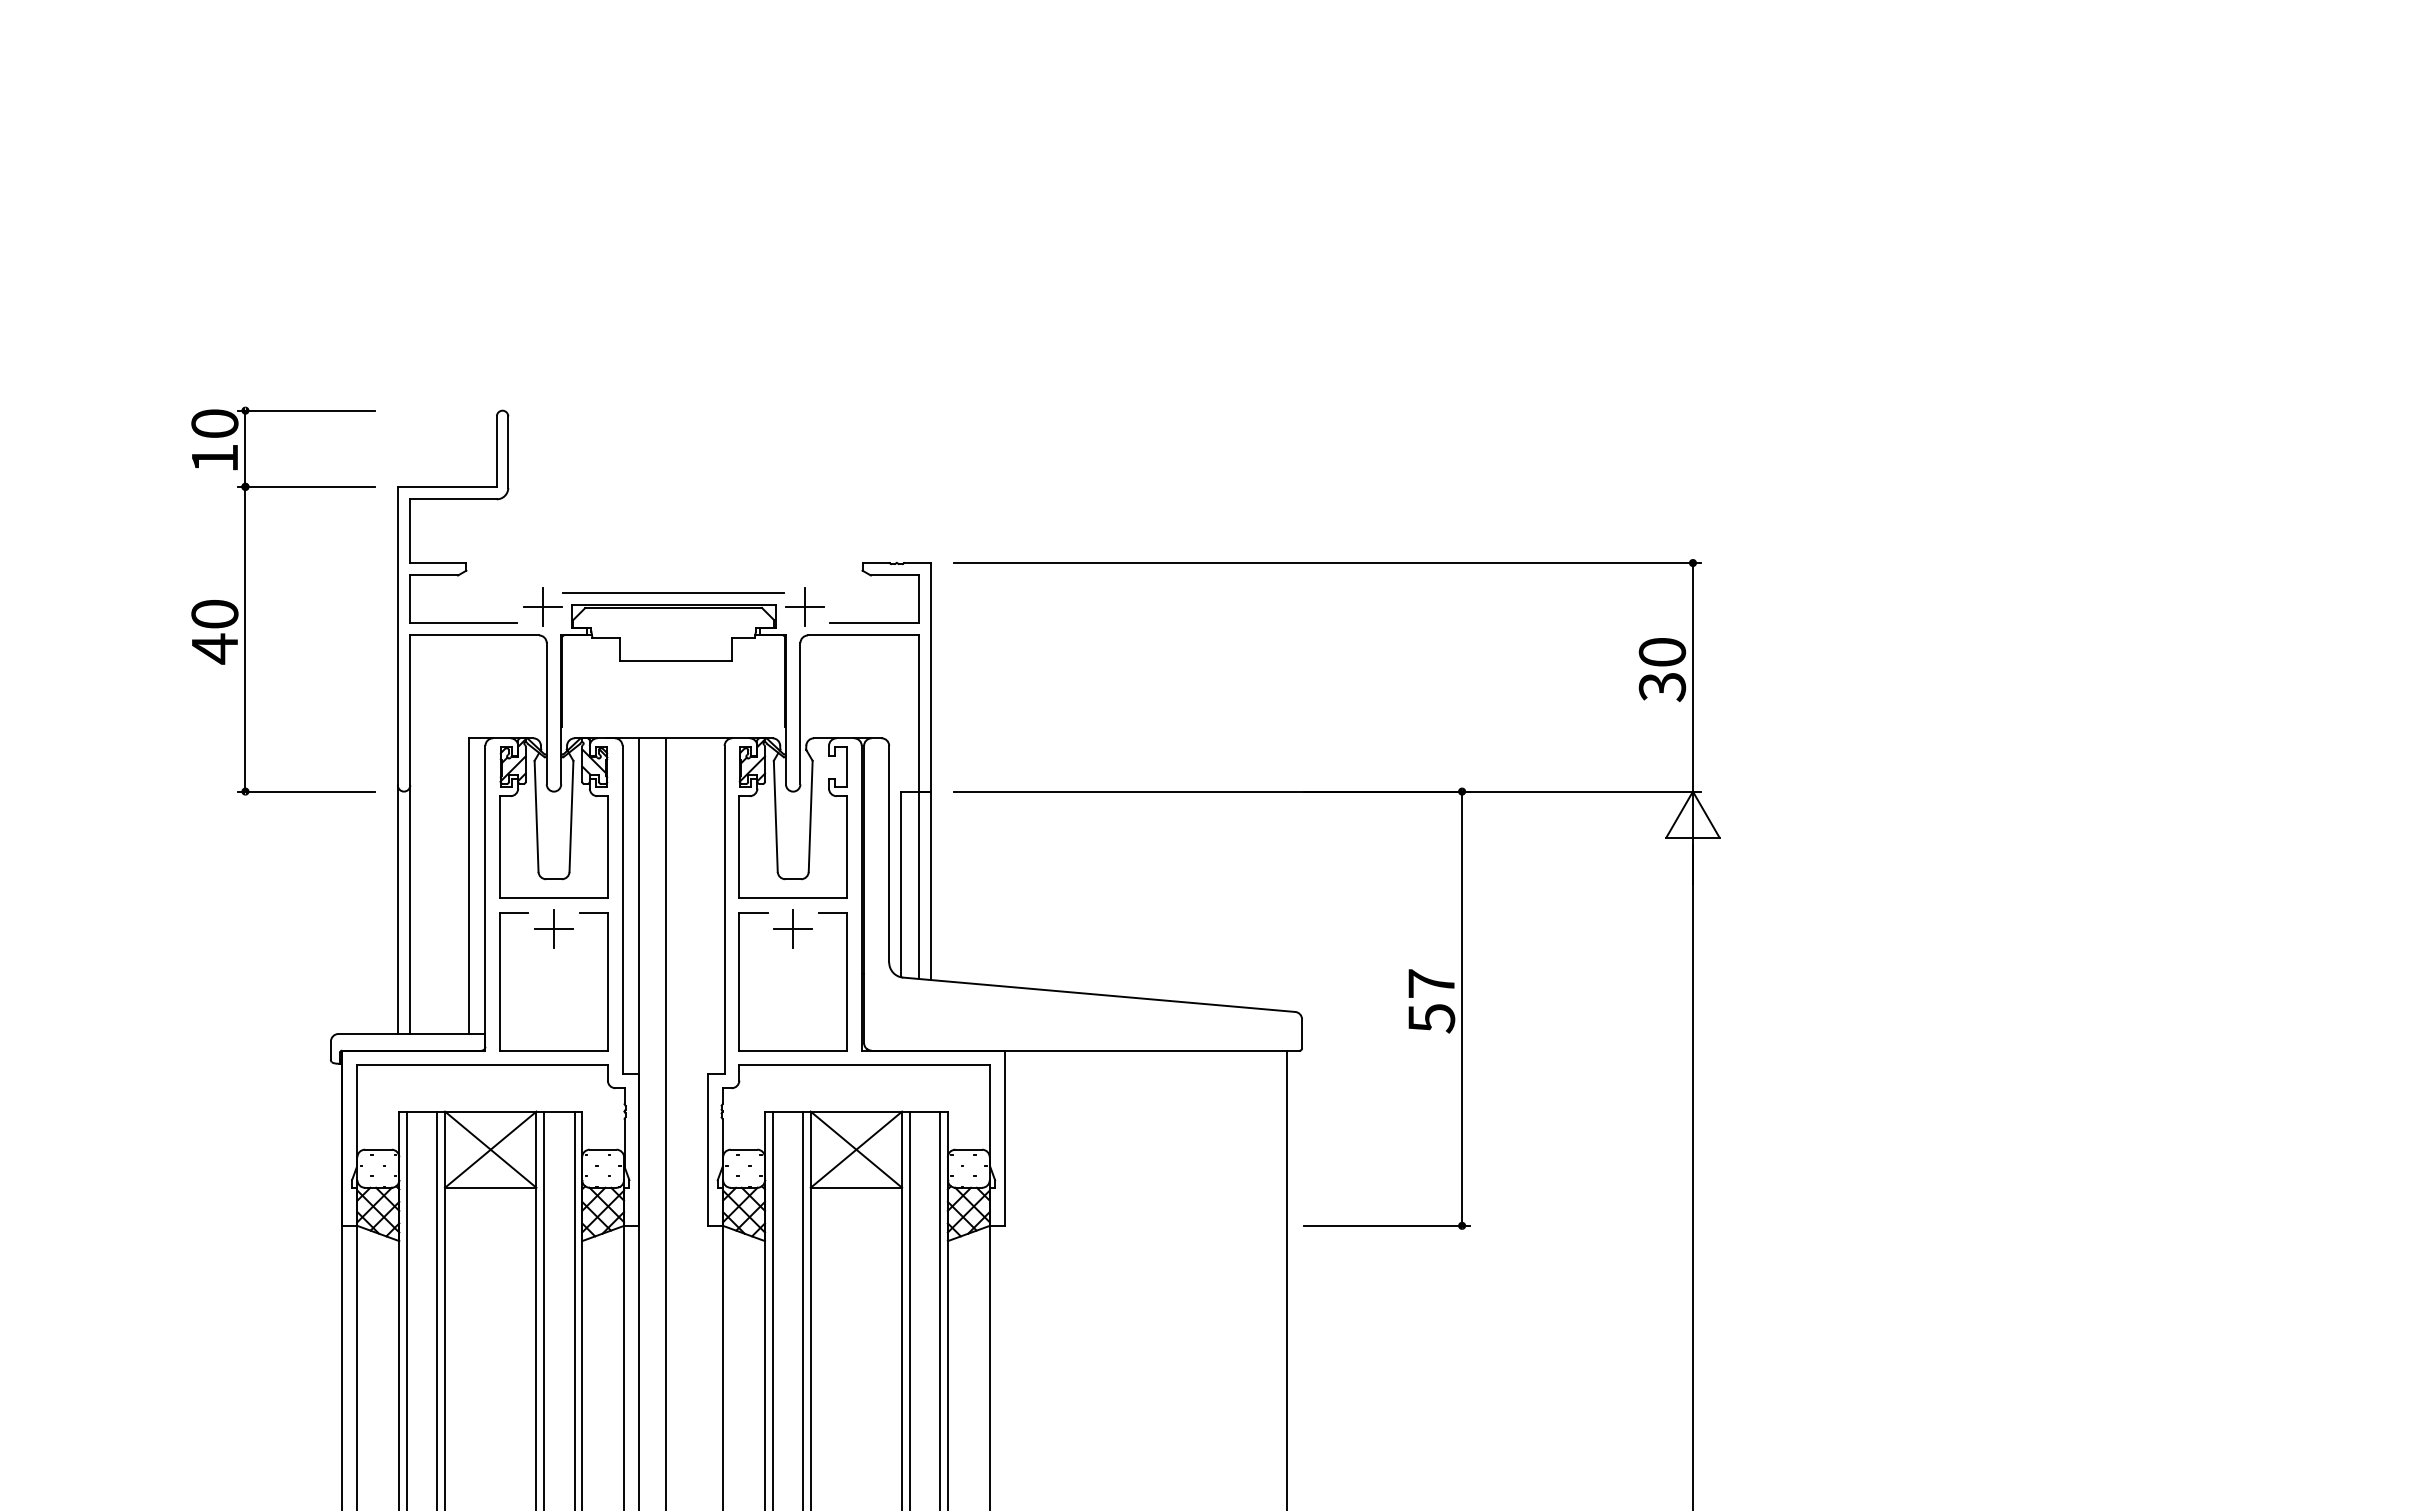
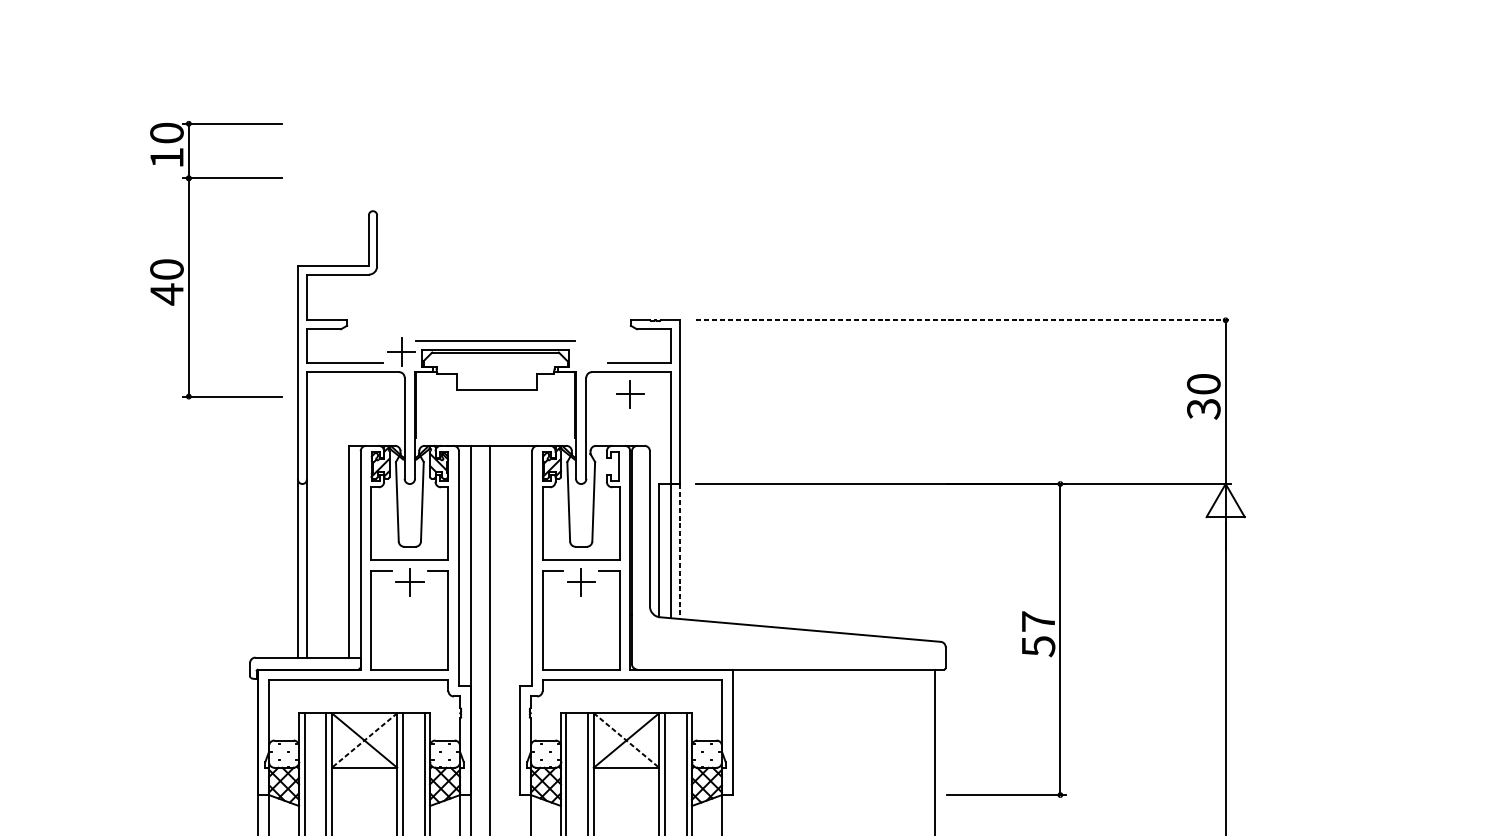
line: (1327, 563) -> (963, 320), solid -> dashed
part: (245, 600) -> (188, 259), moved
part: (804, 606) -> (630, 393), moved
line: (931, 886) -> (680, 551), solid -> dashed
line: (490, 1149) -> (364, 740), solid -> dashed
line: (856, 1149) -> (626, 740), solid -> dashed

